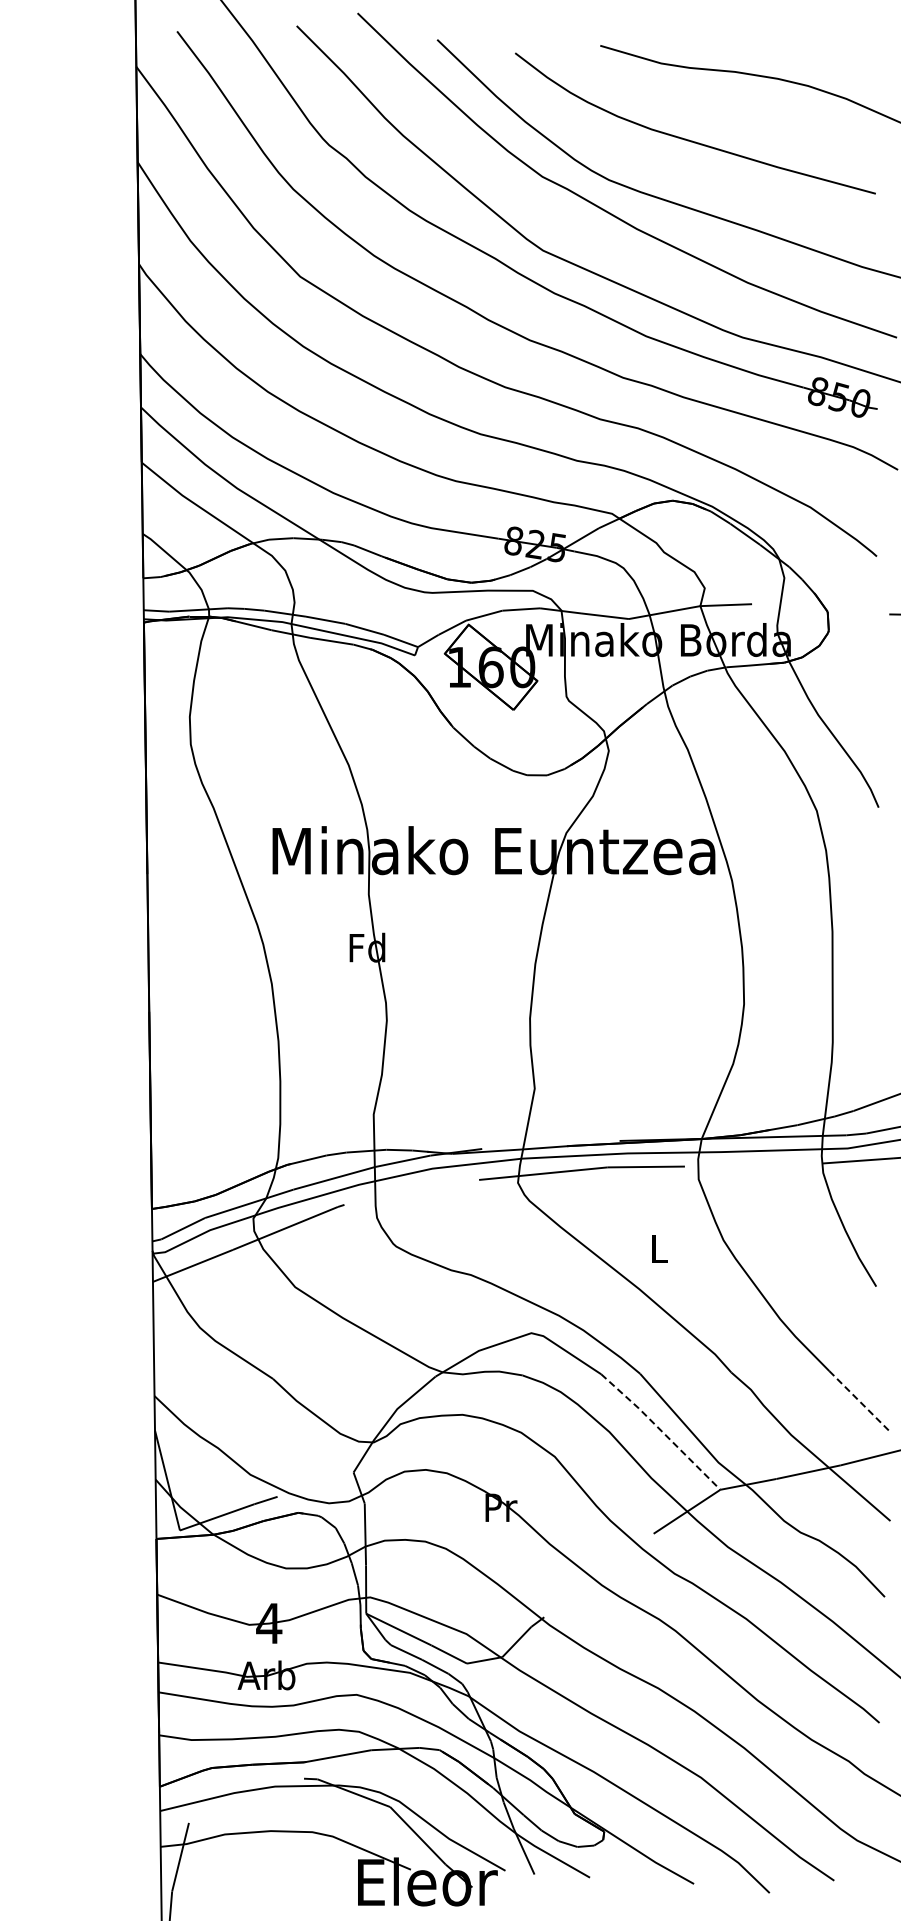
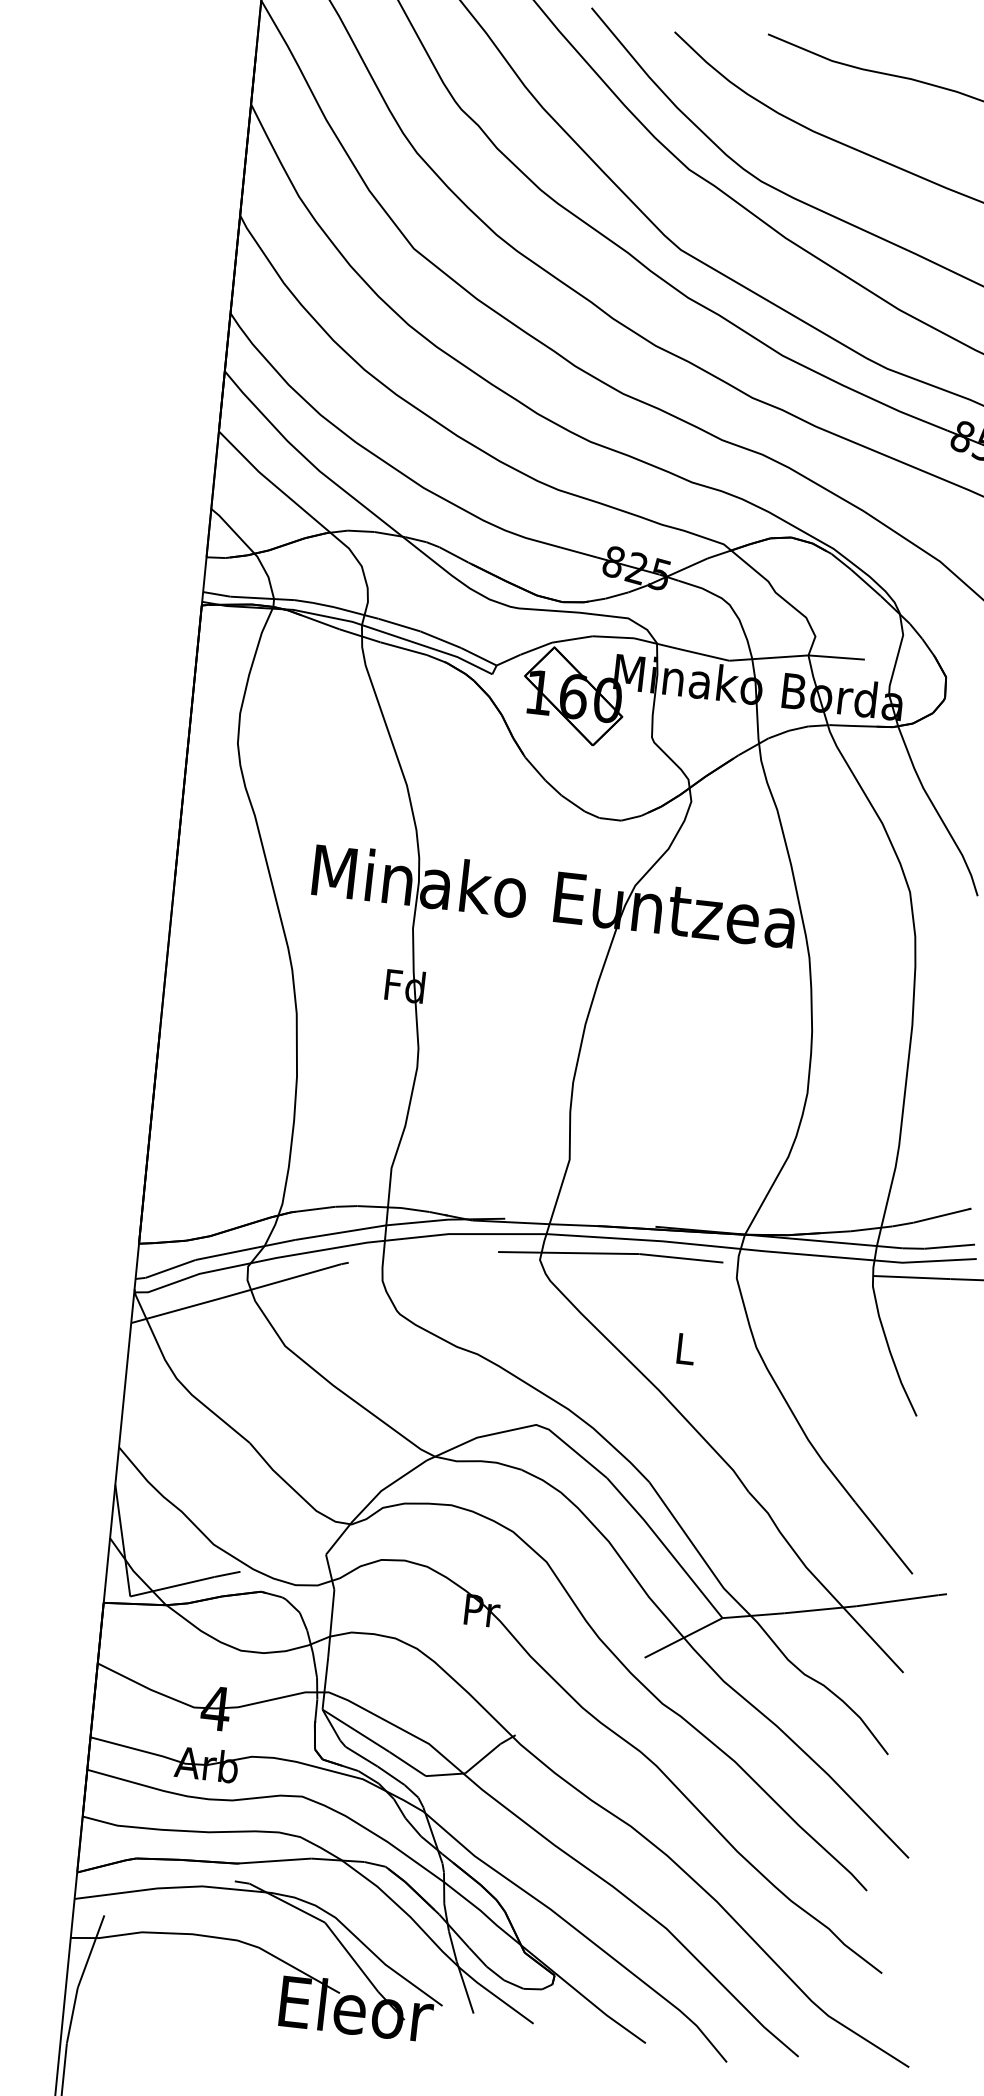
line: (859, 1401) -> (884, 1539), dashed -> solid
line: (661, 1430) -> (665, 1546), dashed -> solid

